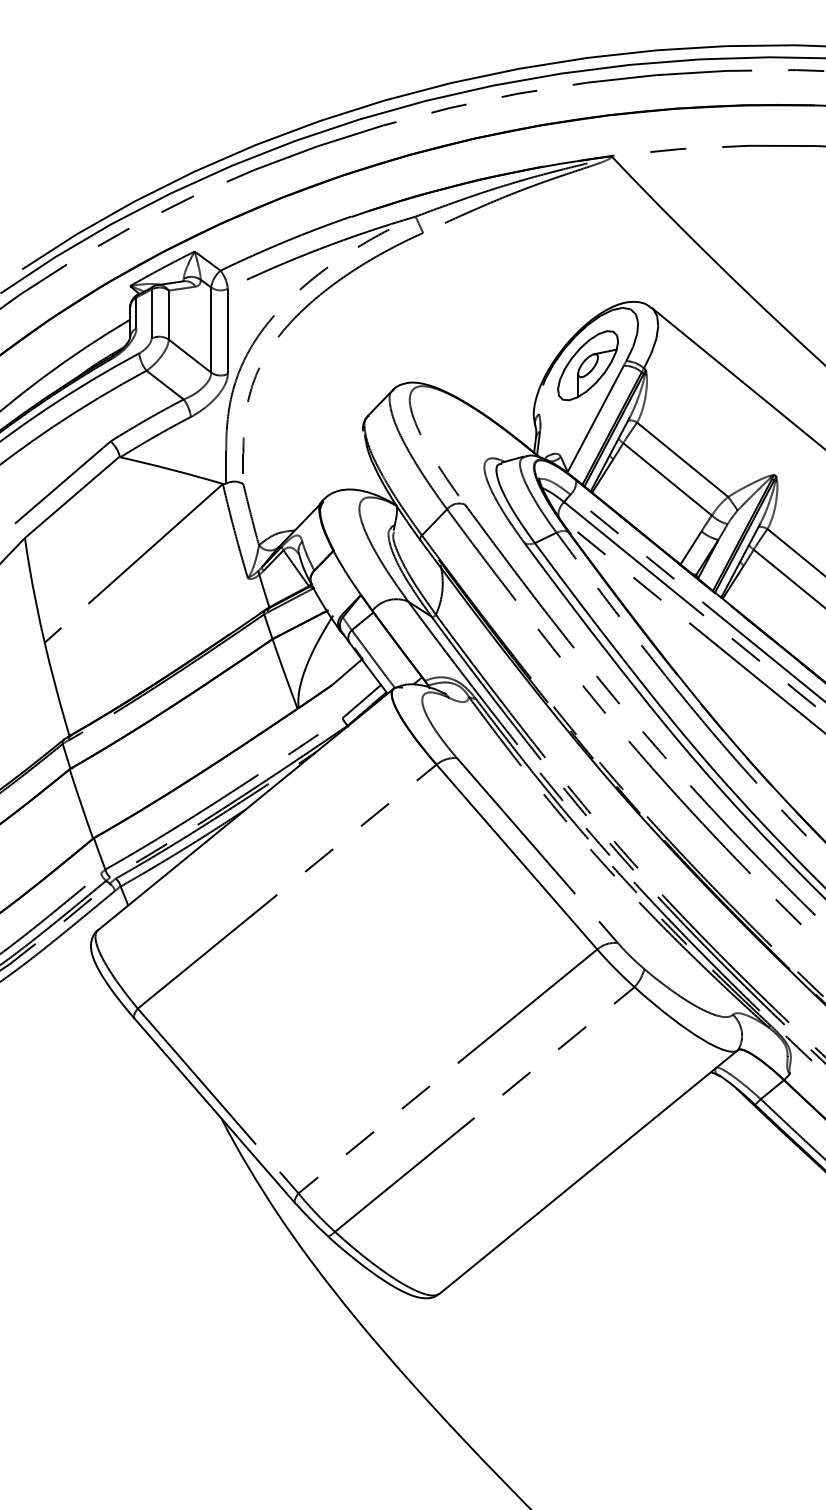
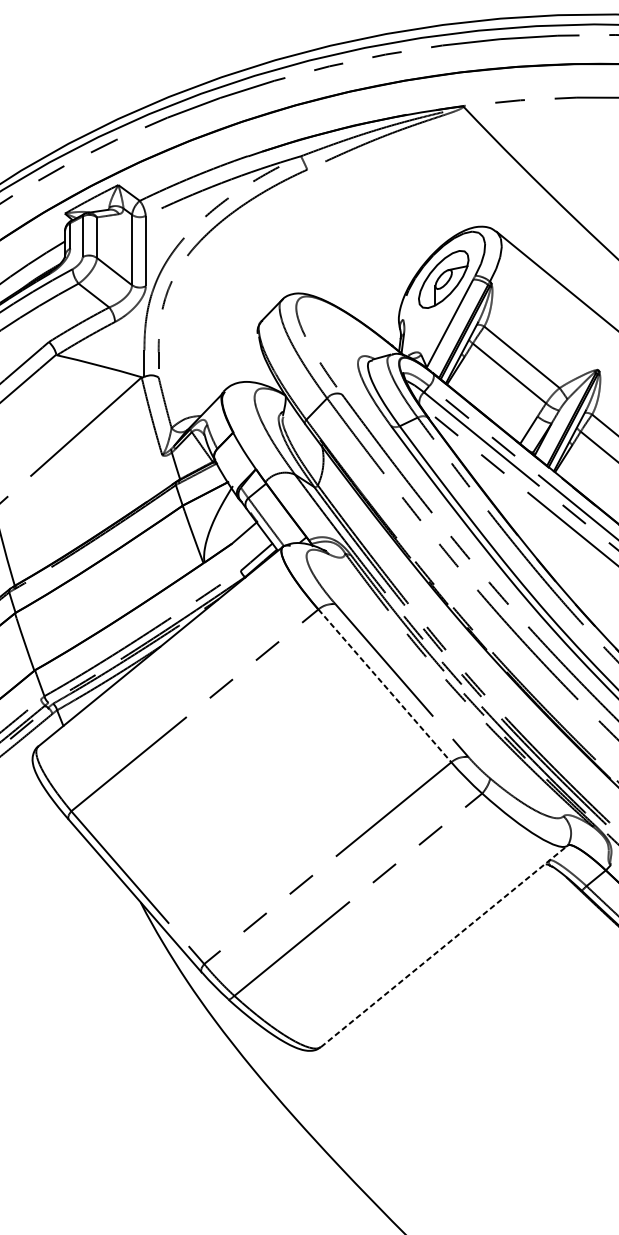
line: (517, 857) -> (385, 686), solid -> dashed
line: (589, 1171) -> (444, 945), solid -> dashed

